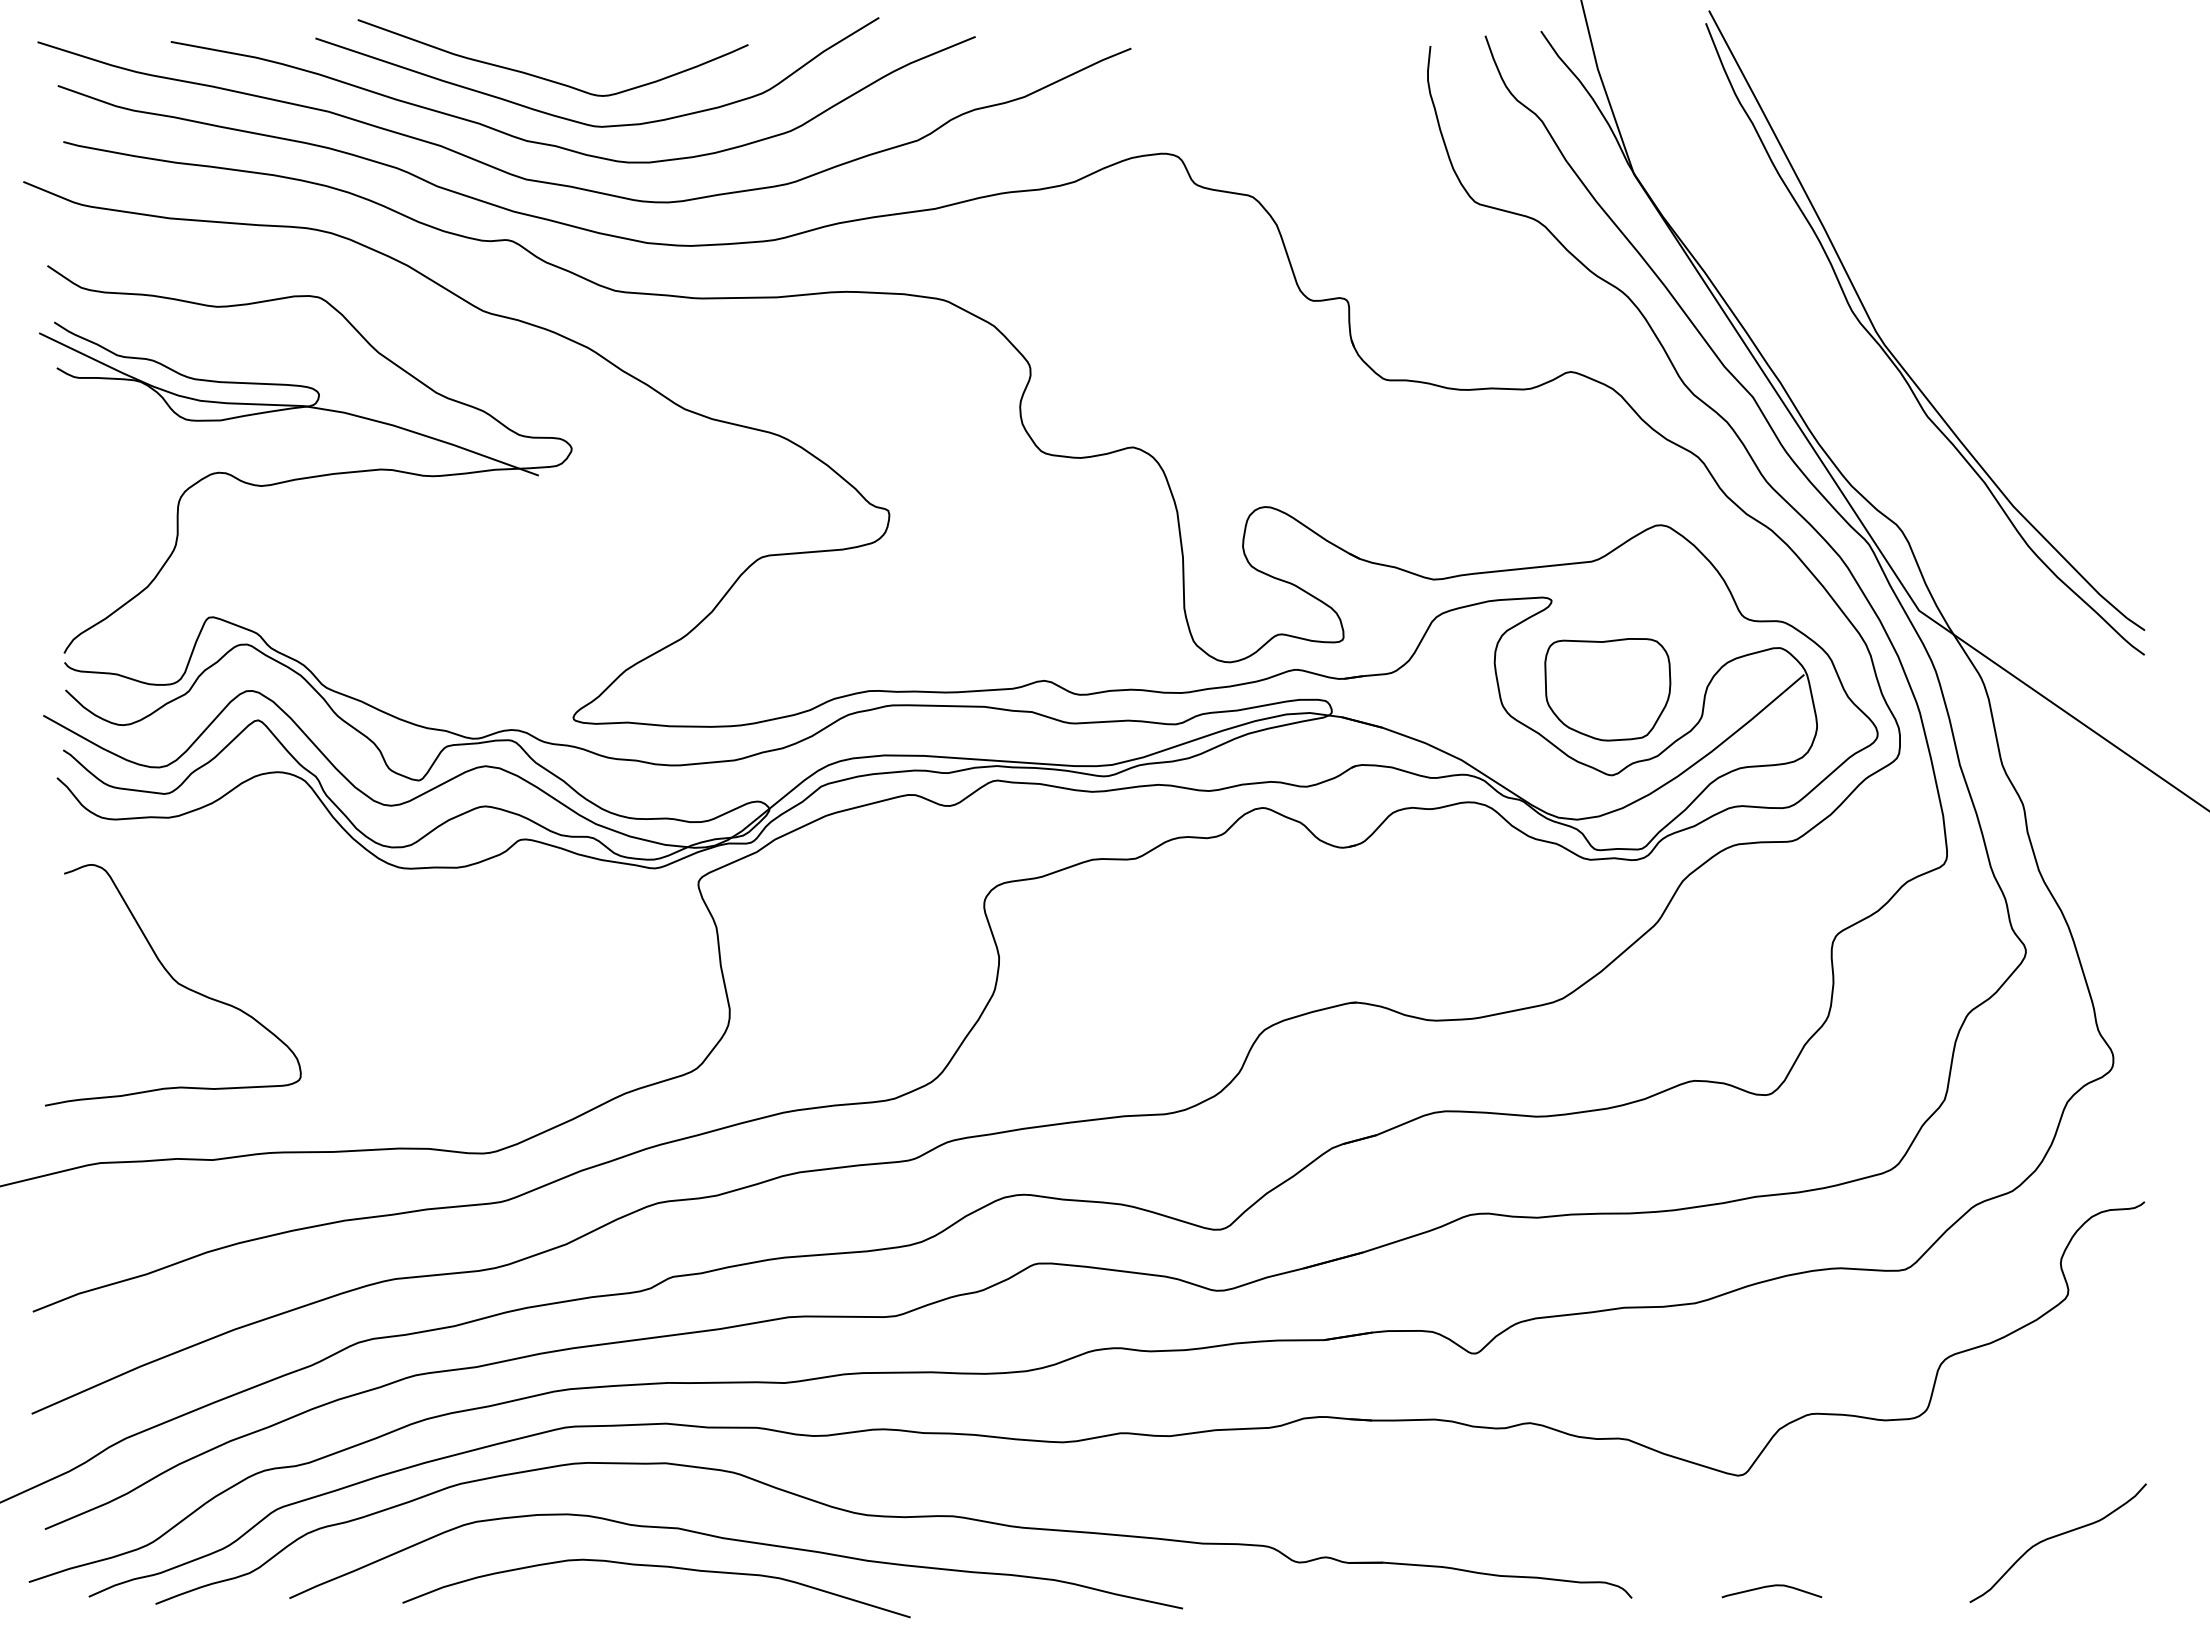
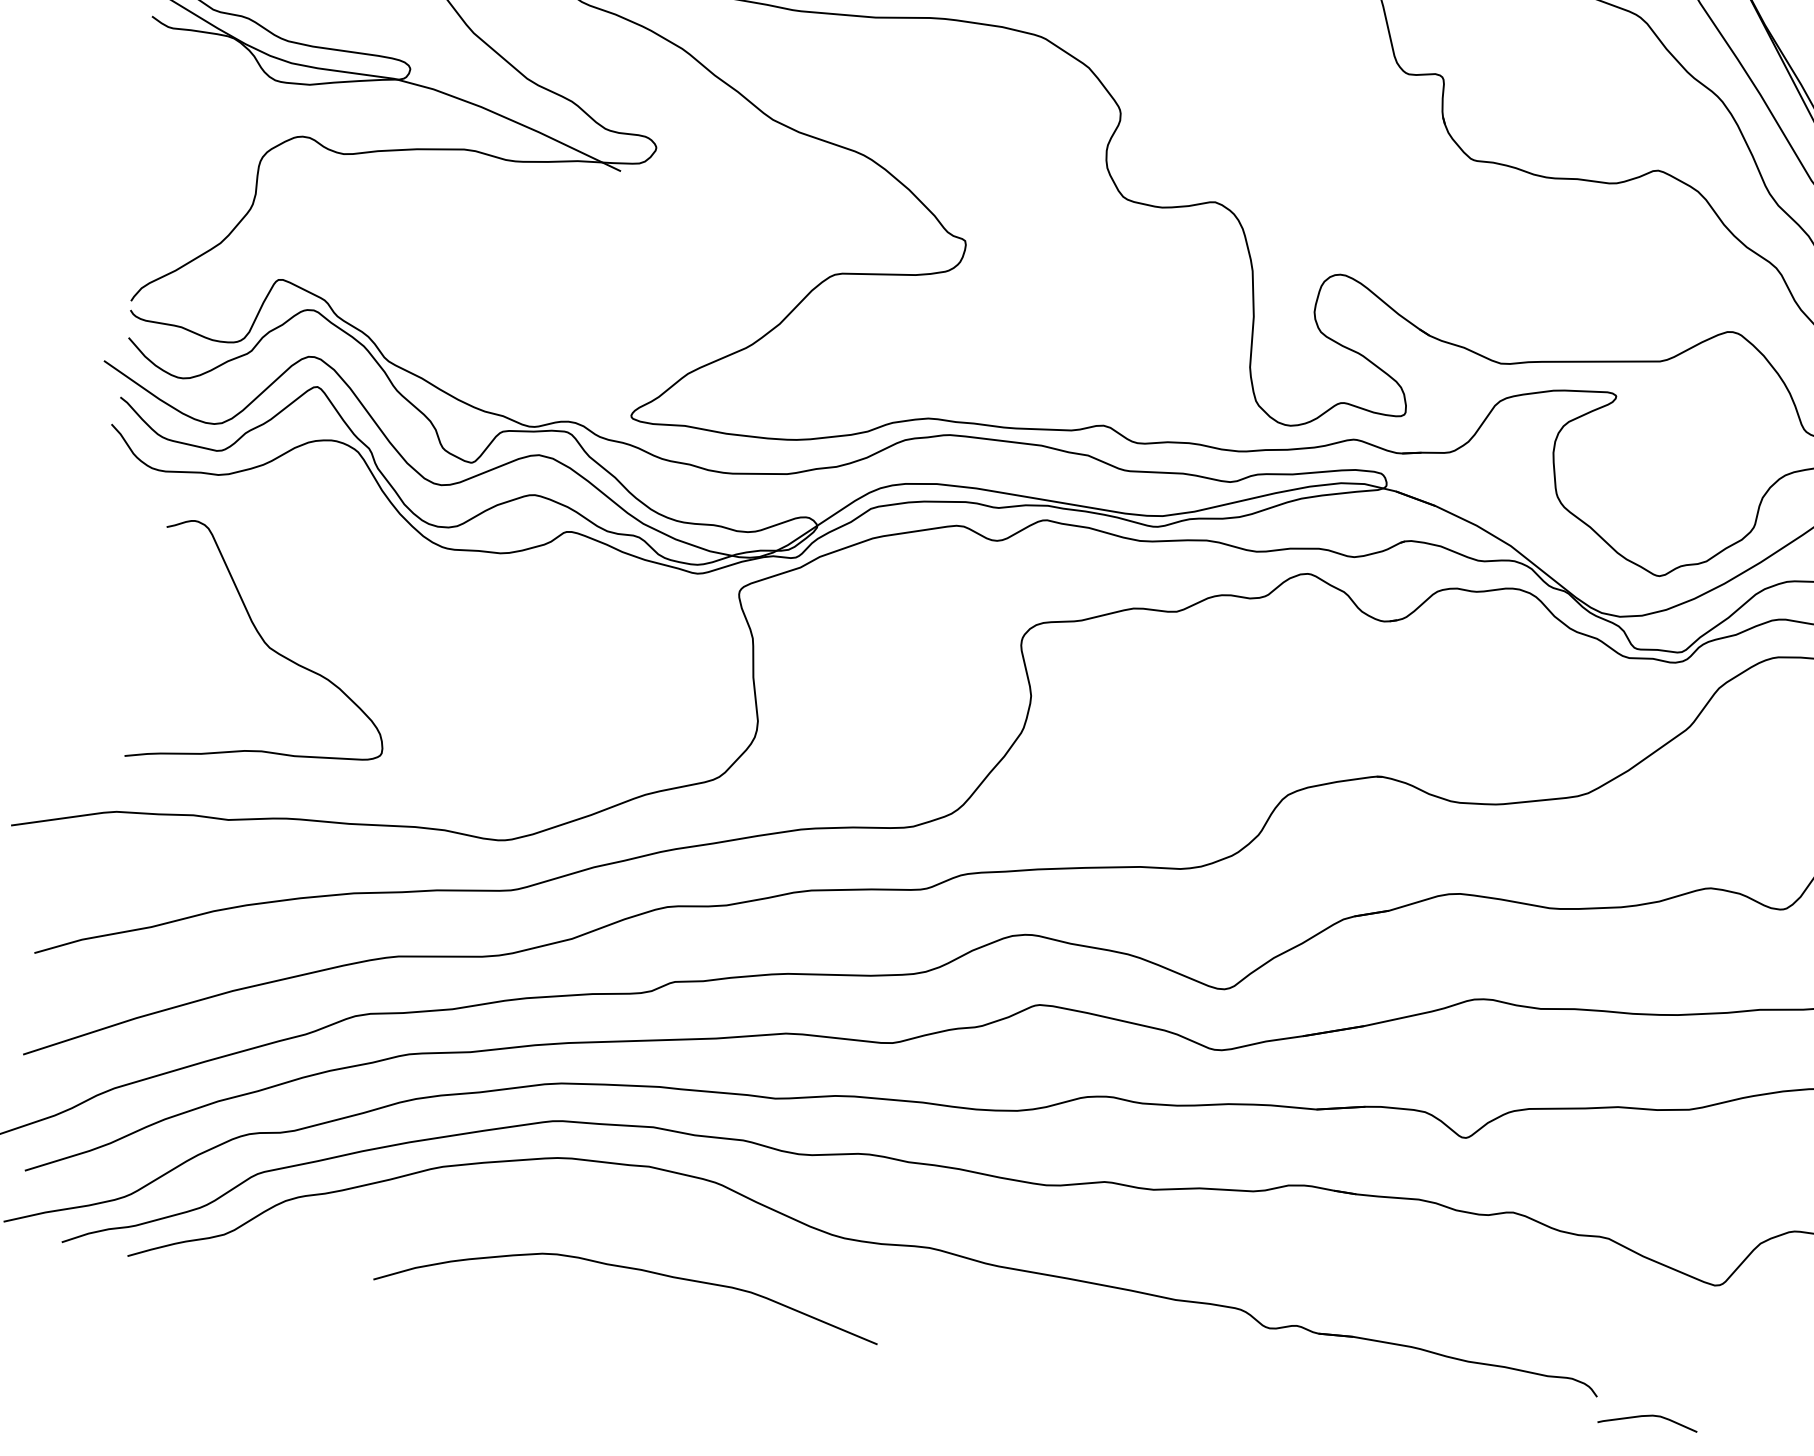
part: (1607, 689) -> (1663, 490), removed
curve: (175, 982) -> (266, 646), moved
curve: (737, 1541) -> (712, 1251), removed
curve: (1769, 1587) -> (1645, 1417), moved

